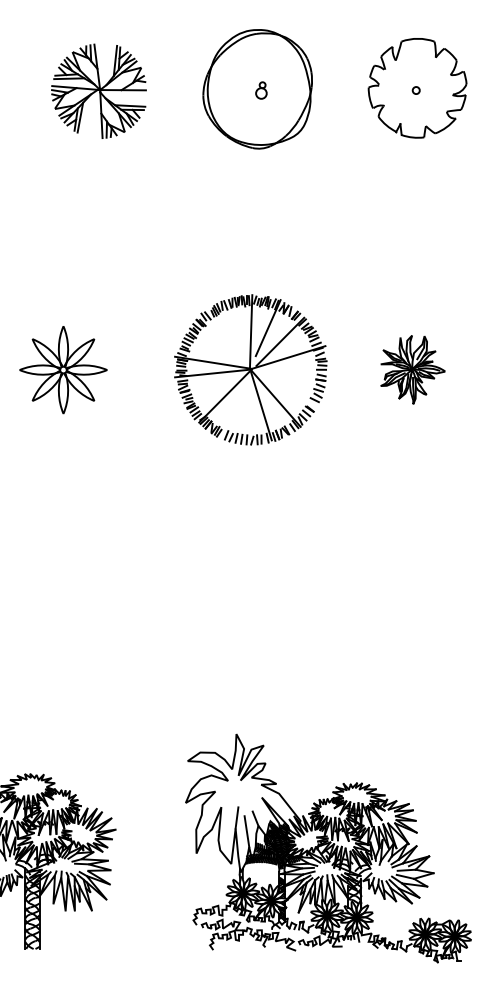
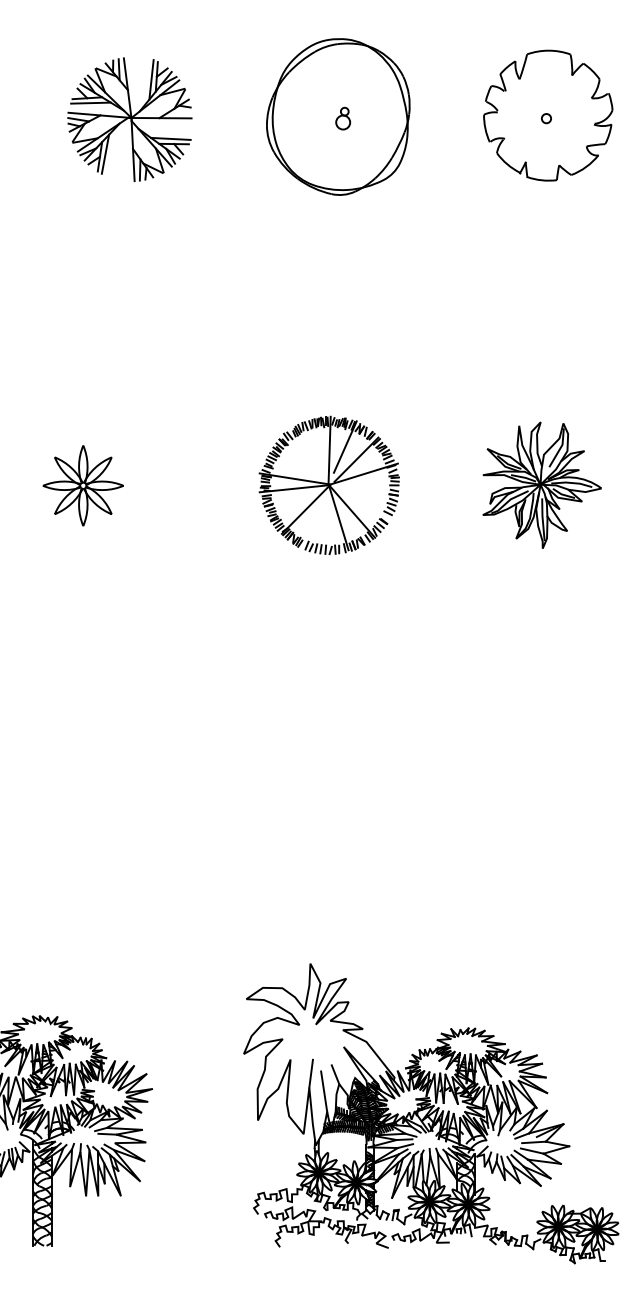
part: (250, 369) -> (328, 484), size x0.7
part: (412, 369) -> (541, 484), size x1.4
part: (63, 370) -> (83, 486), size x0.7

